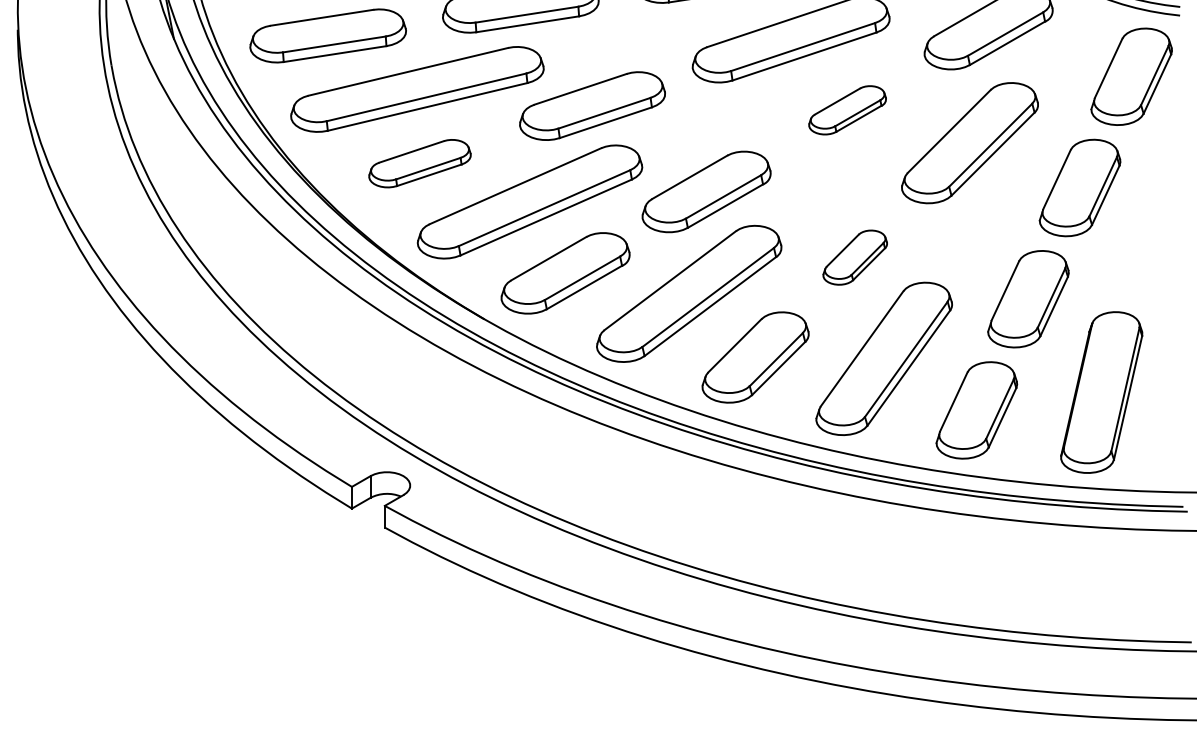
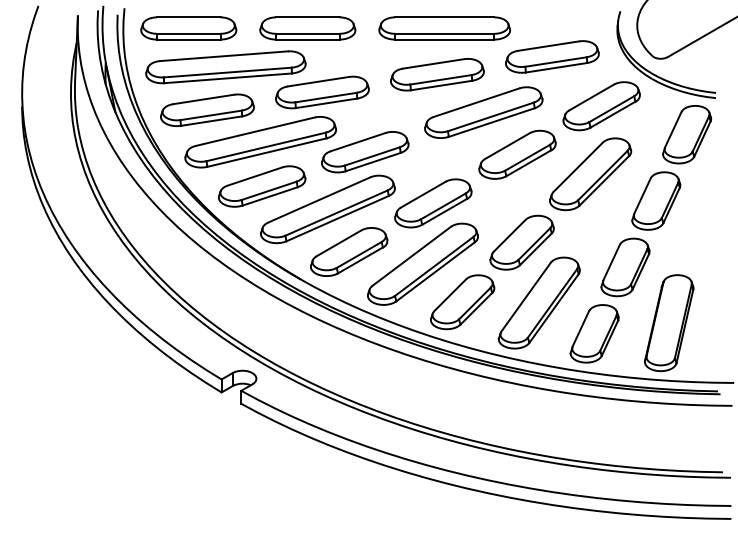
part: (847, 109) -> (517, 154), size x1.67
part: (420, 163) -> (262, 186), size x1.43
part: (854, 257) -> (521, 242), size x1.67

